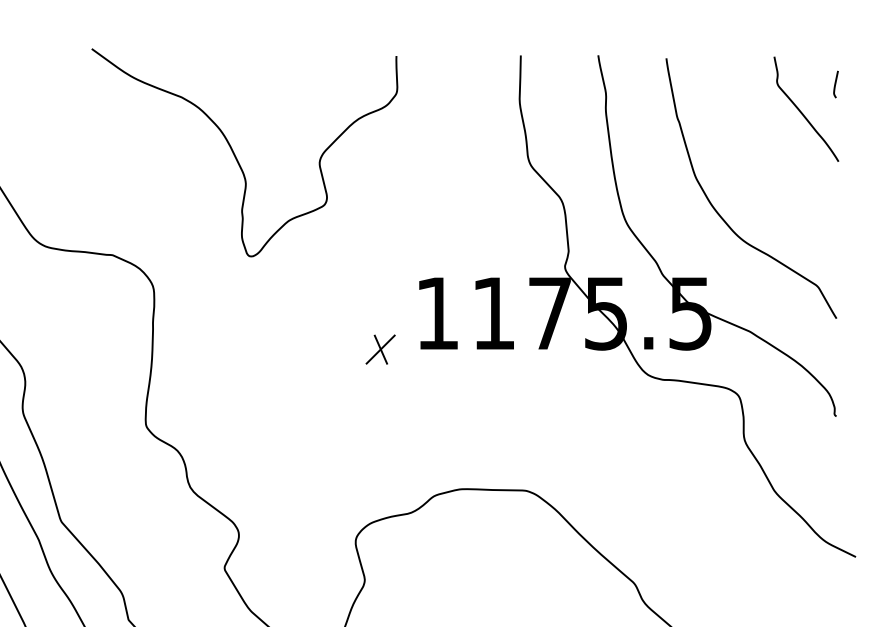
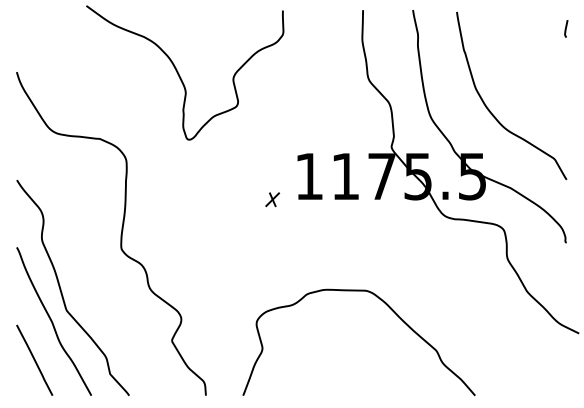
curve: (802, 111) -> (544, 46), removed
part: (380, 349) -> (272, 199), size x0.7

